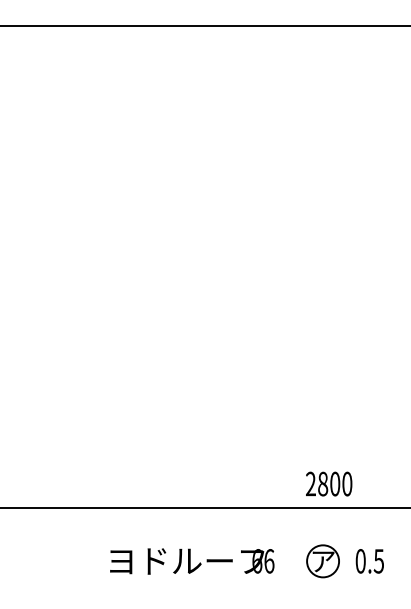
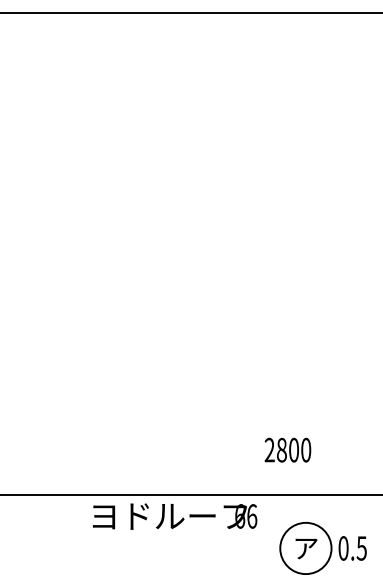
text: (329, 483) -> (288, 449), moved
text: (192, 561) -> (175, 516), moved
circle: (323, 561) -> (306, 548), size x1.6

